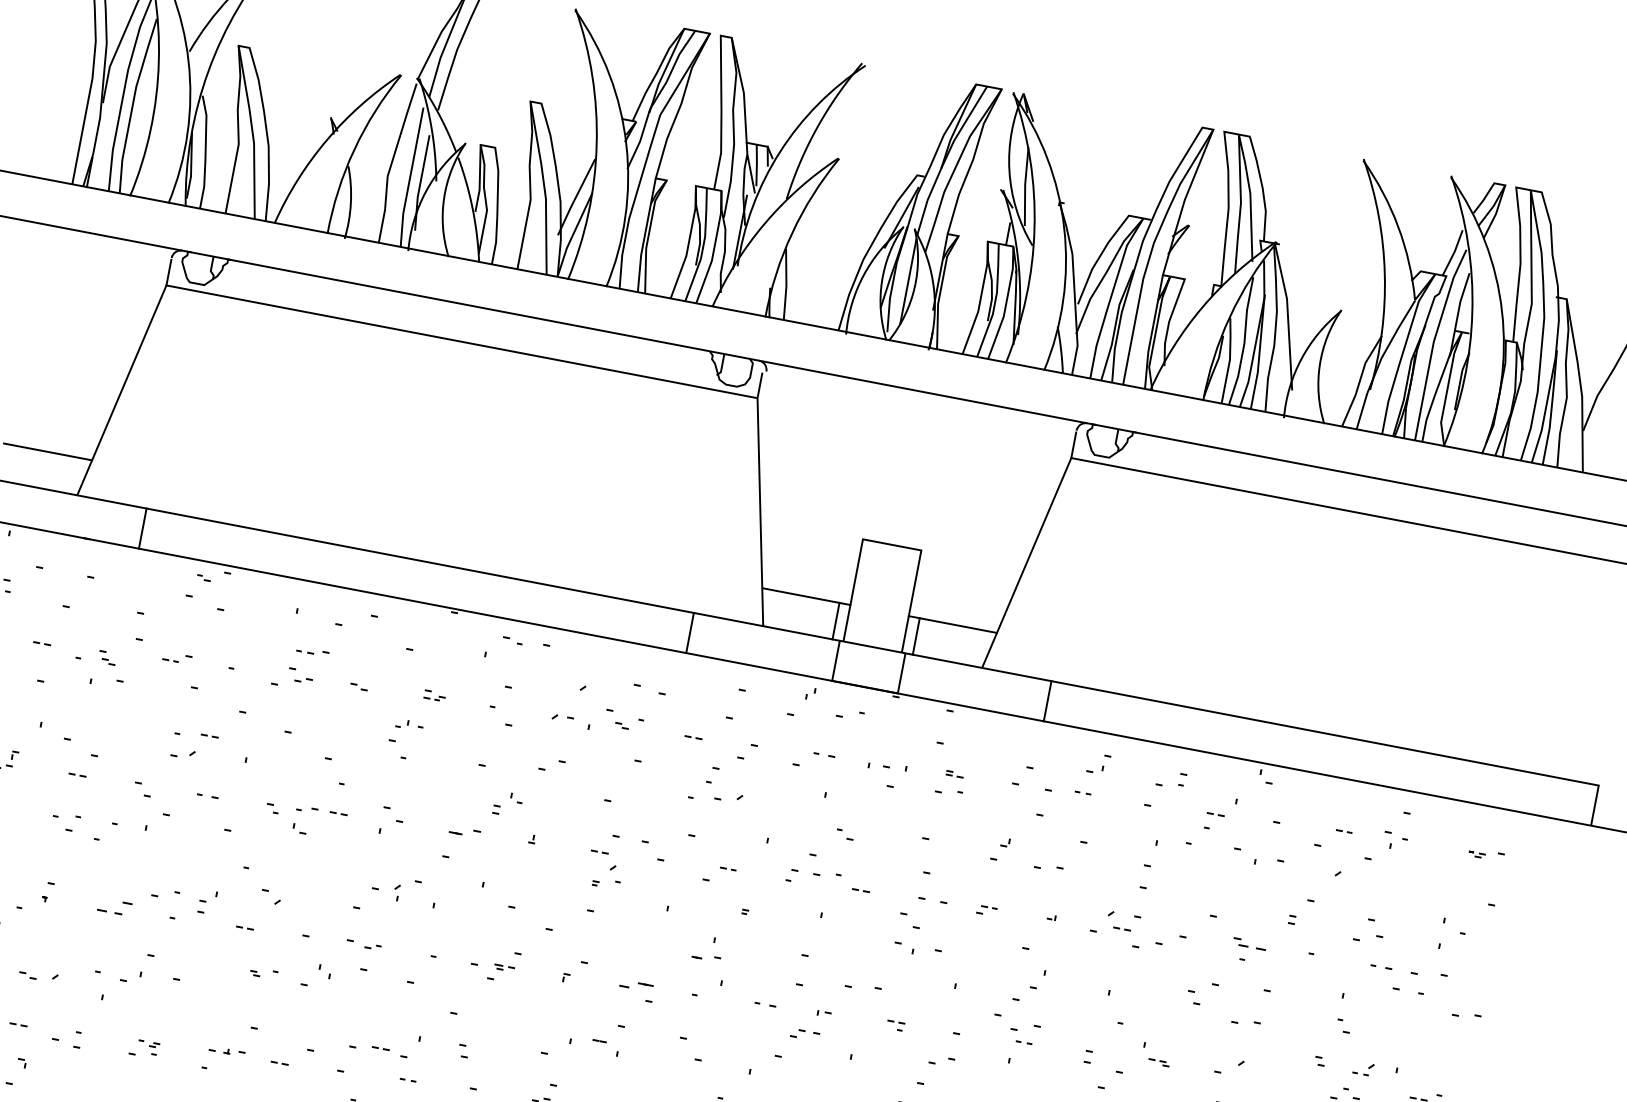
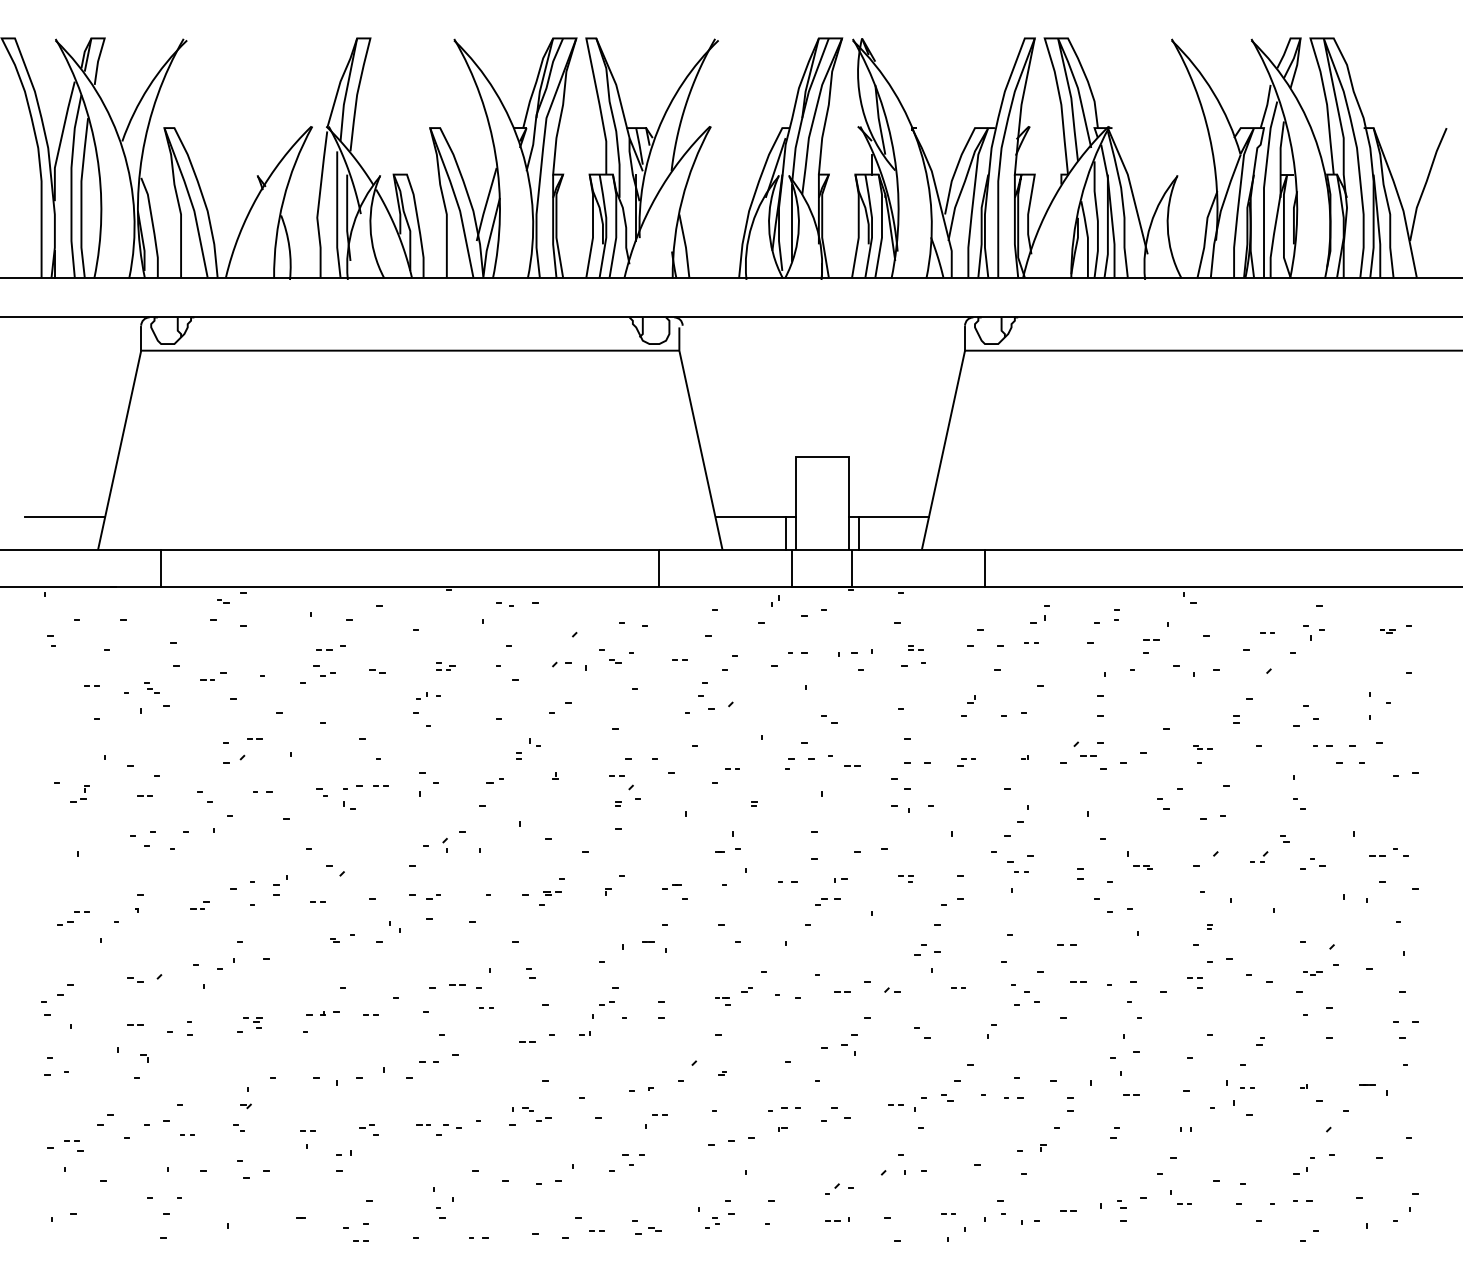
part: (464, 831) -> (494, 780), size x0.62
part: (114, 907) -> (199, 905), size x0.62
part: (1249, 943) -> (1202, 747), size x0.62
part: (636, 985) -> (671, 886), size x0.62
part: (1364, 1068) -> (1259, 856), moved

